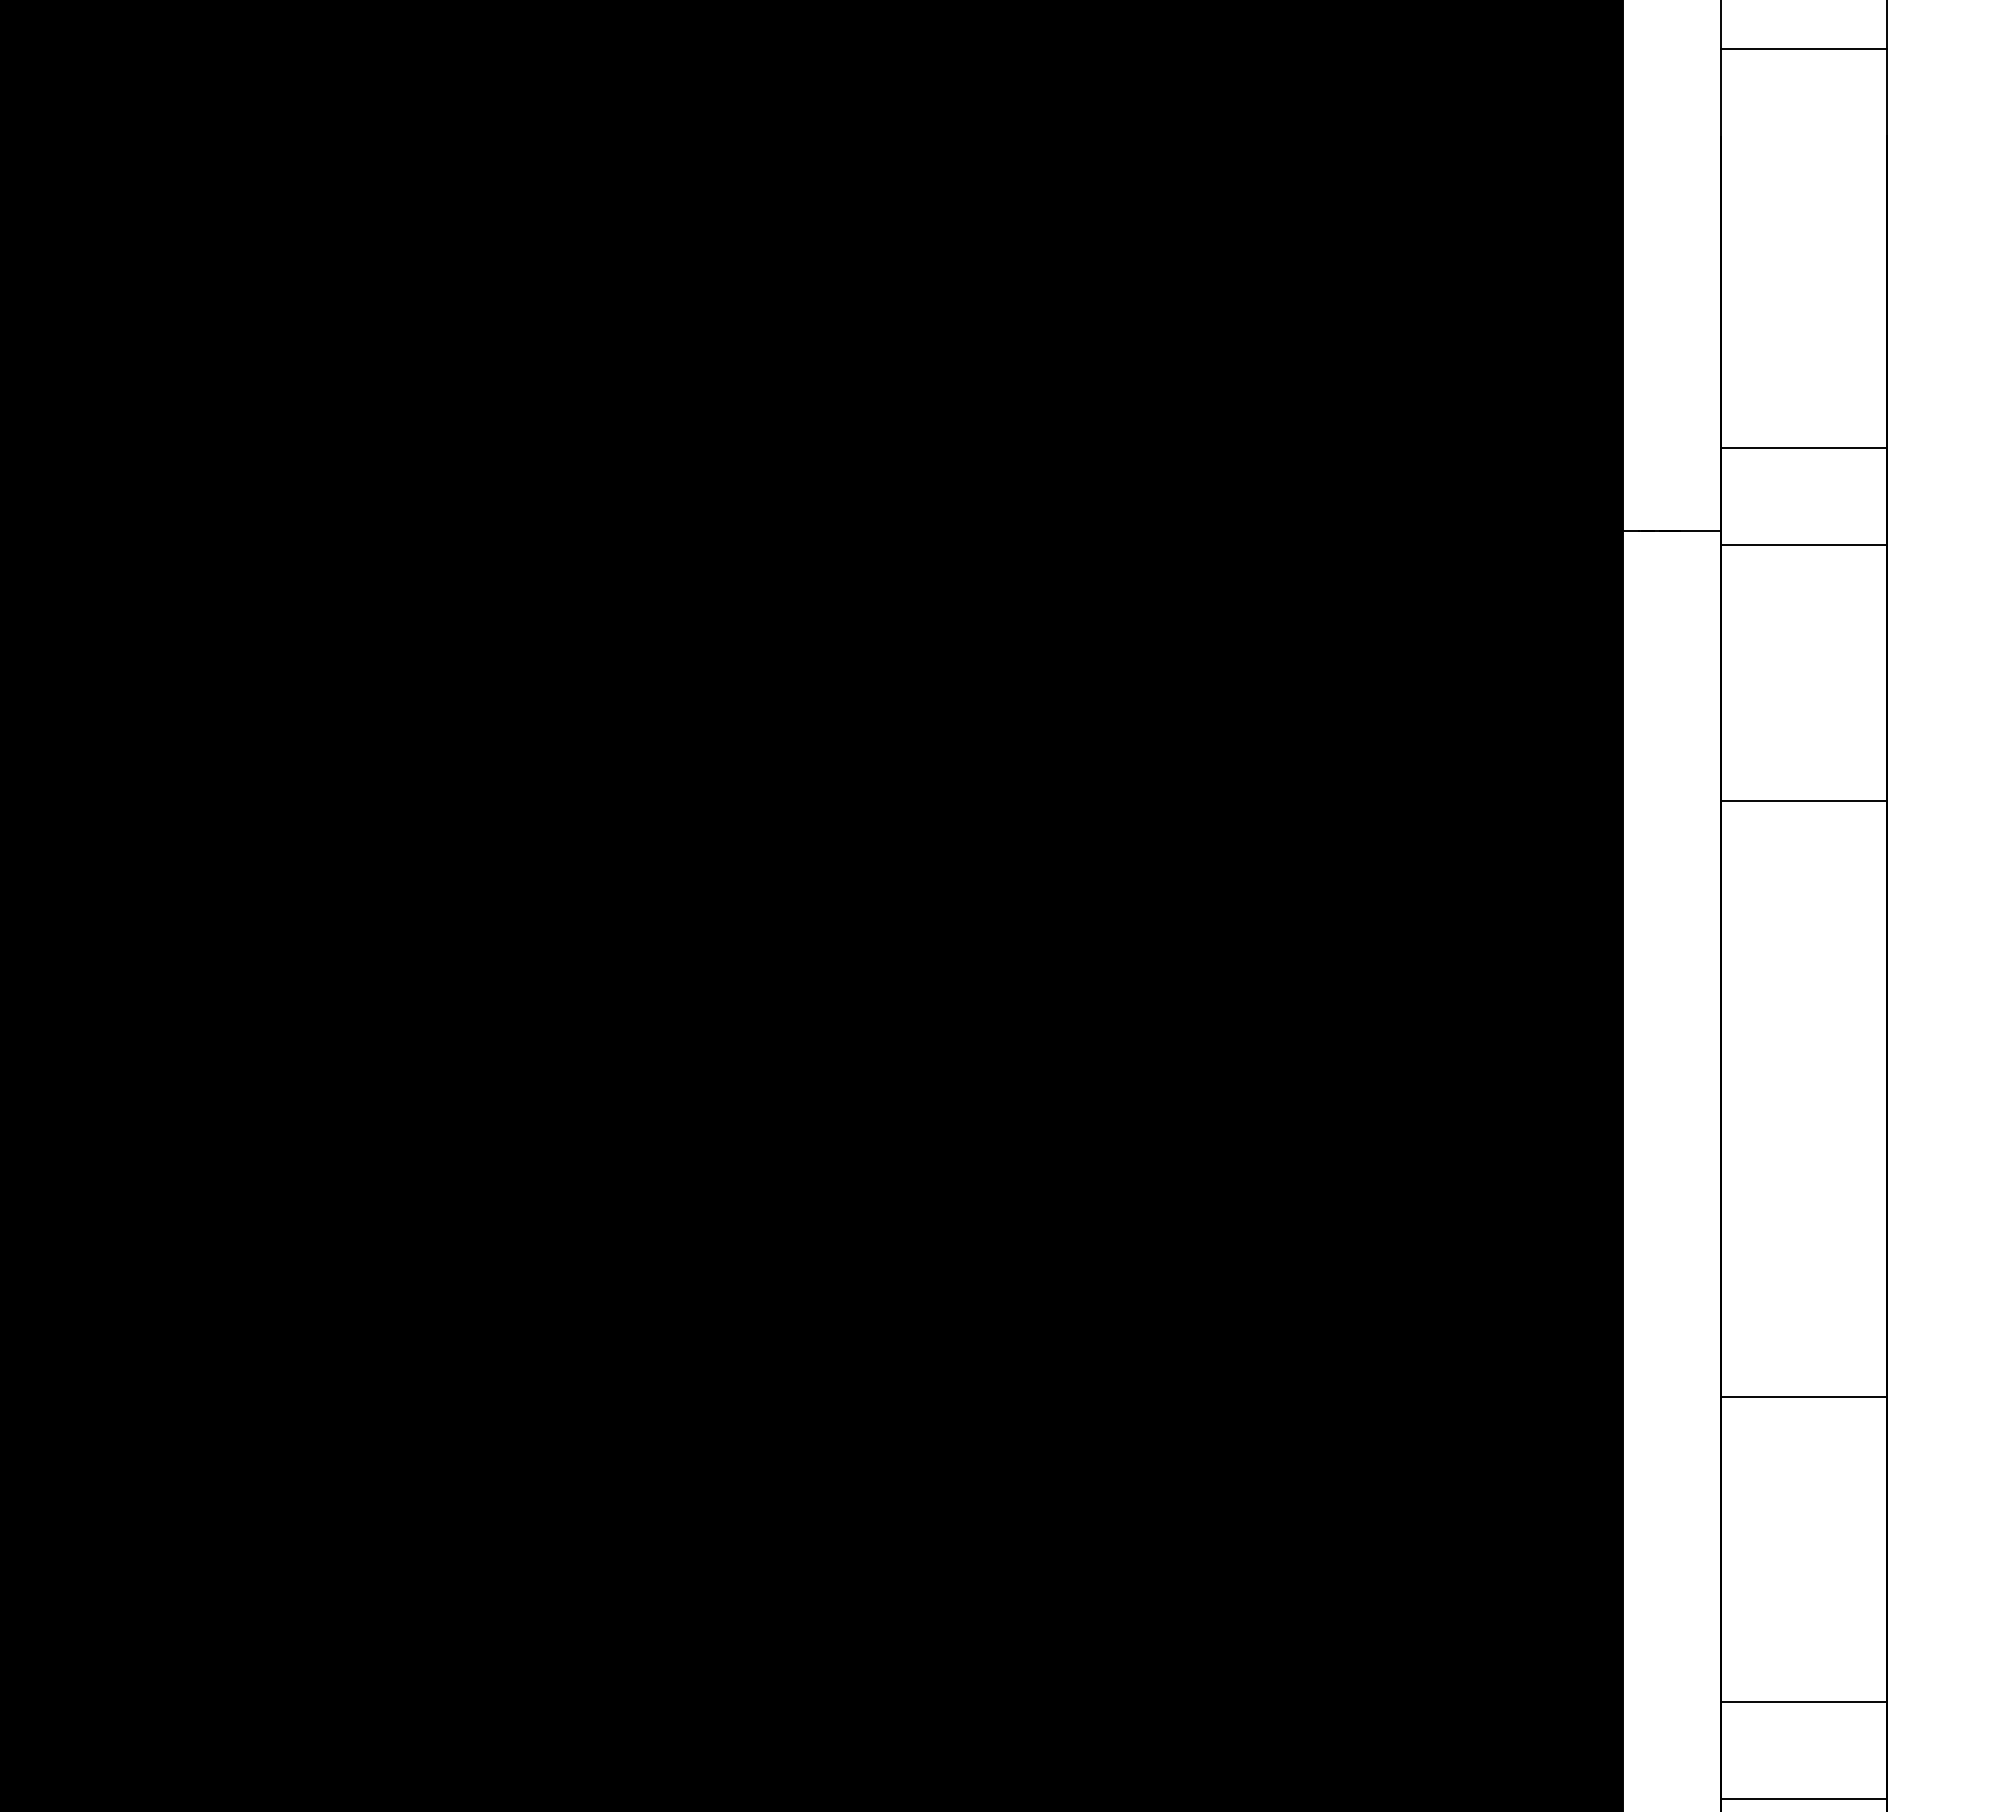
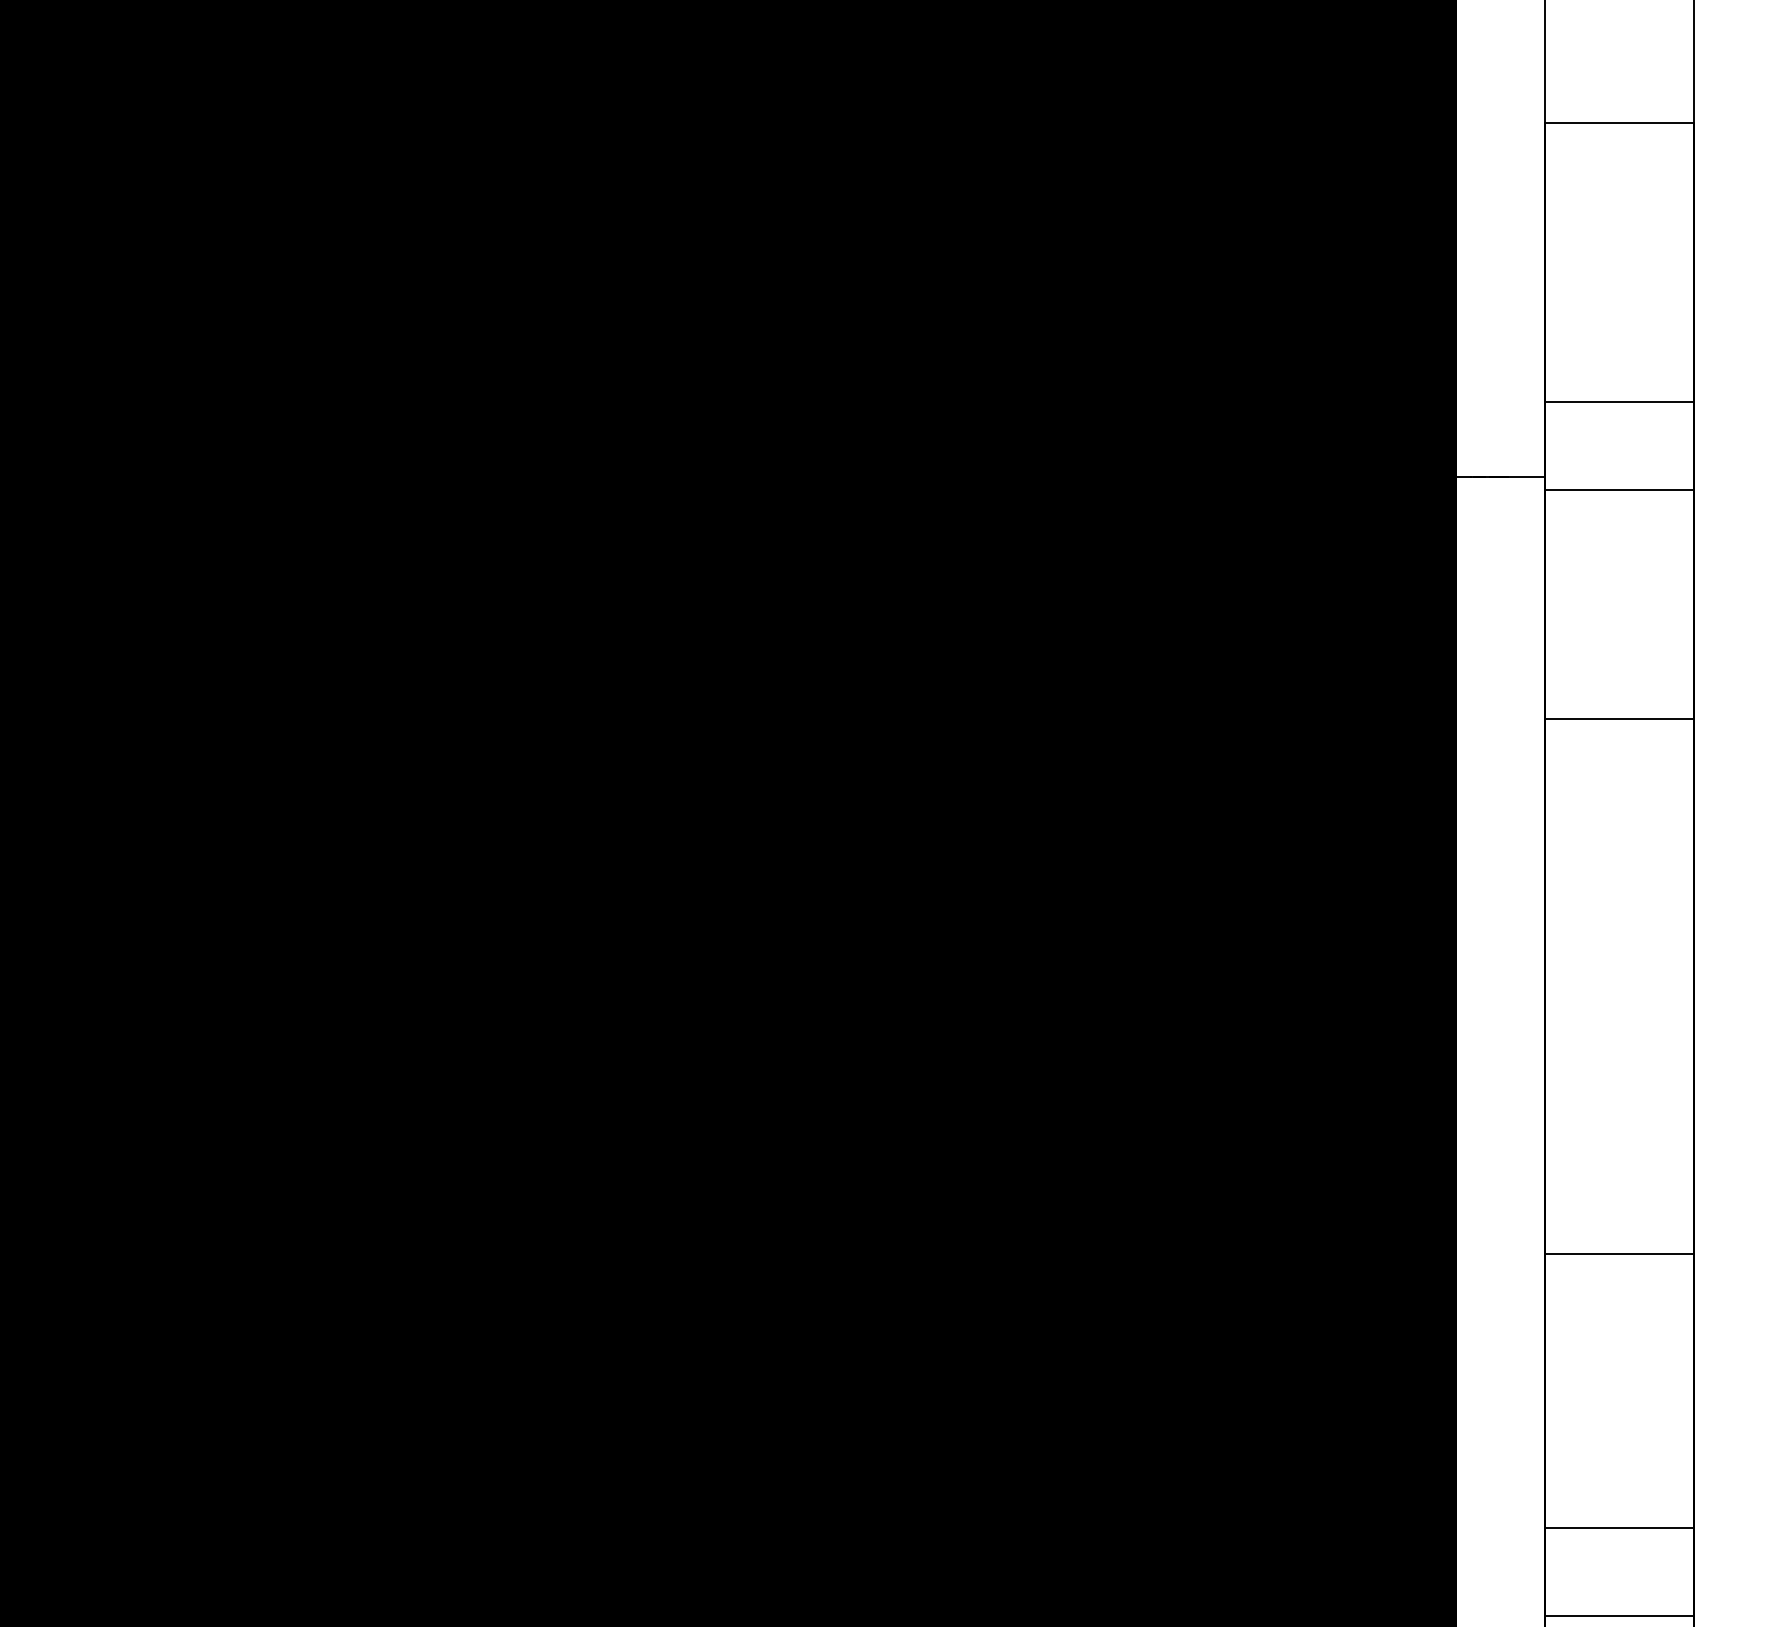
line: (1803, 48) -> (1618, 122), moved

